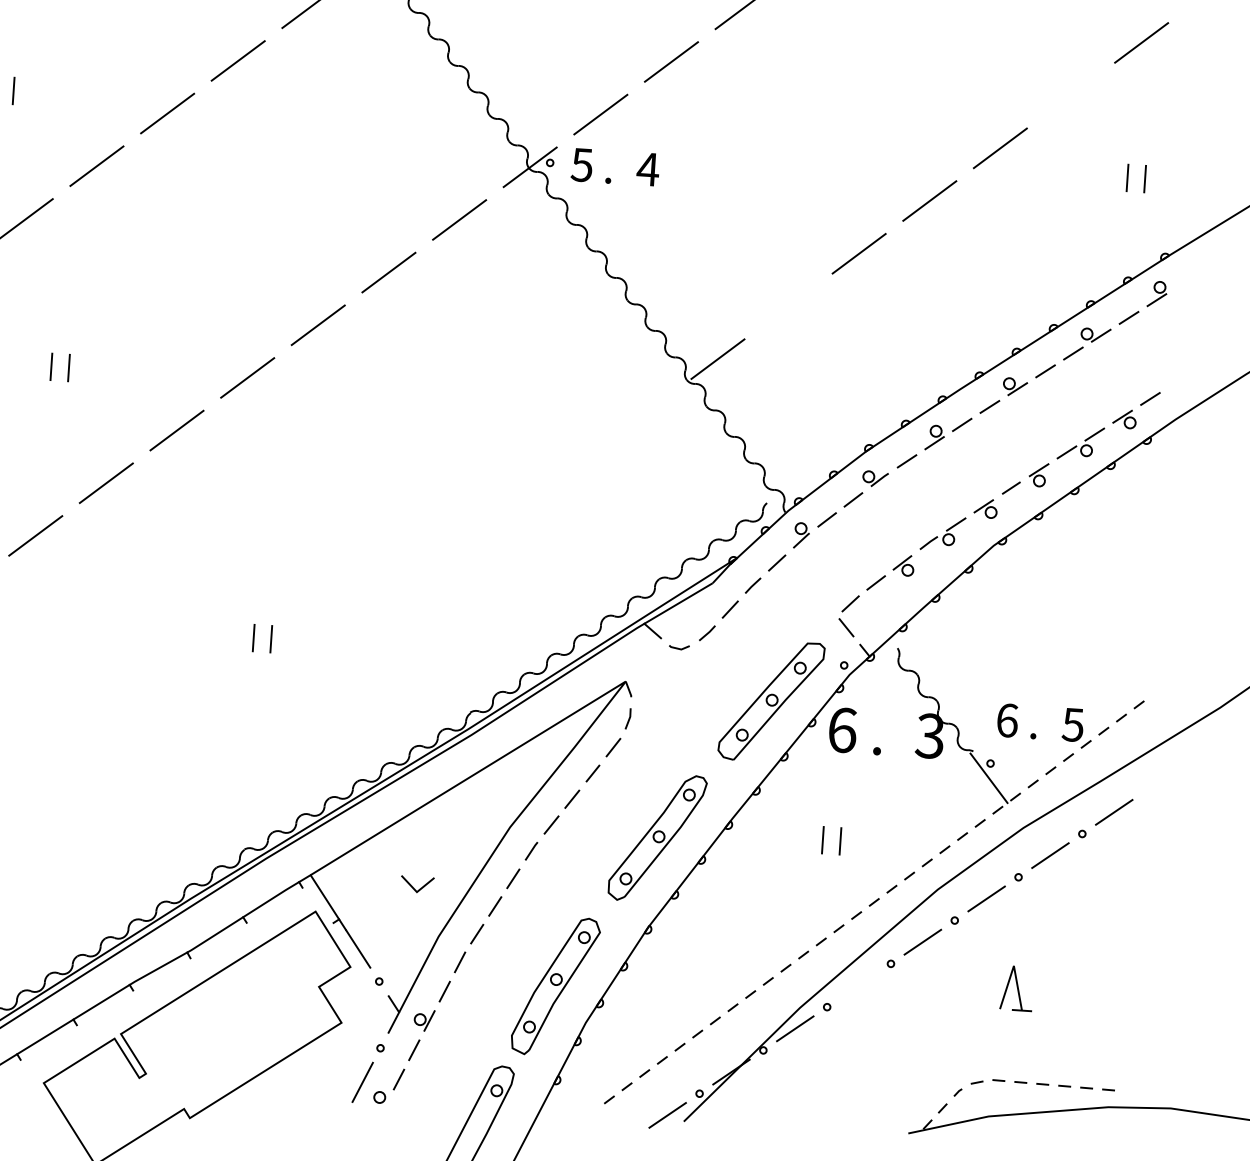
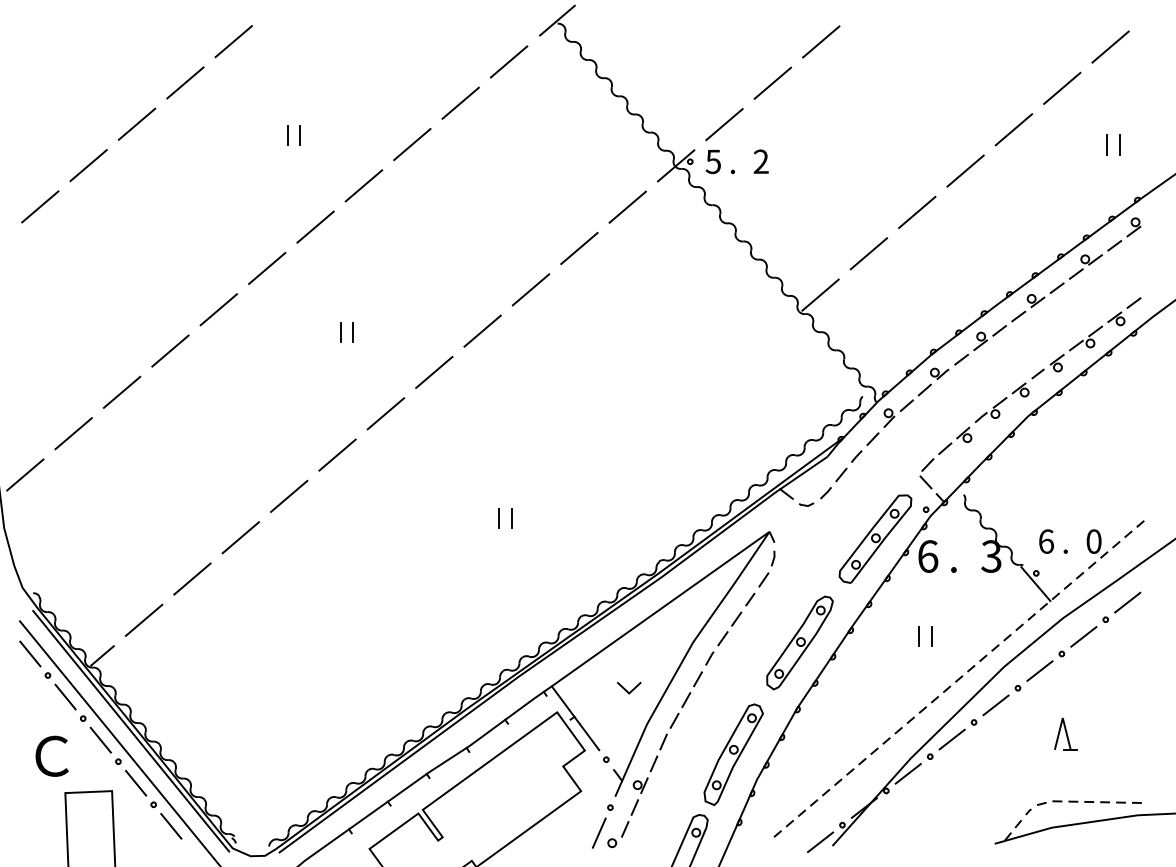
line: (1071, 94) -> (1062, 87), added
text: (648, 169) -> (761, 161), 4 -> 2
line: (788, 306) -> (868, 253), added
text: (1072, 724) -> (1093, 541), 5 -> 0
line: (858, 985) -> (951, 739), added

